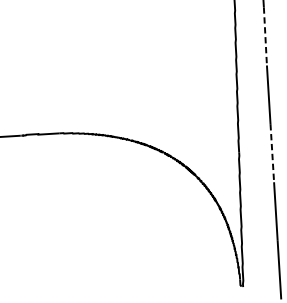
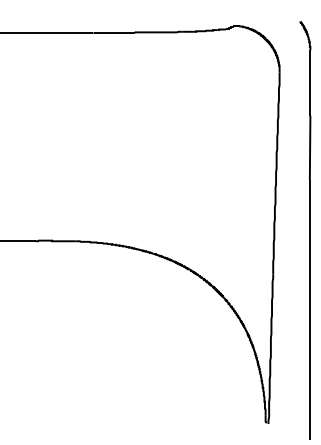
line: (265, 36) -> (310, 148), dashed -> solid
line: (272, 153) -> (309, 278), dashed -> solid

